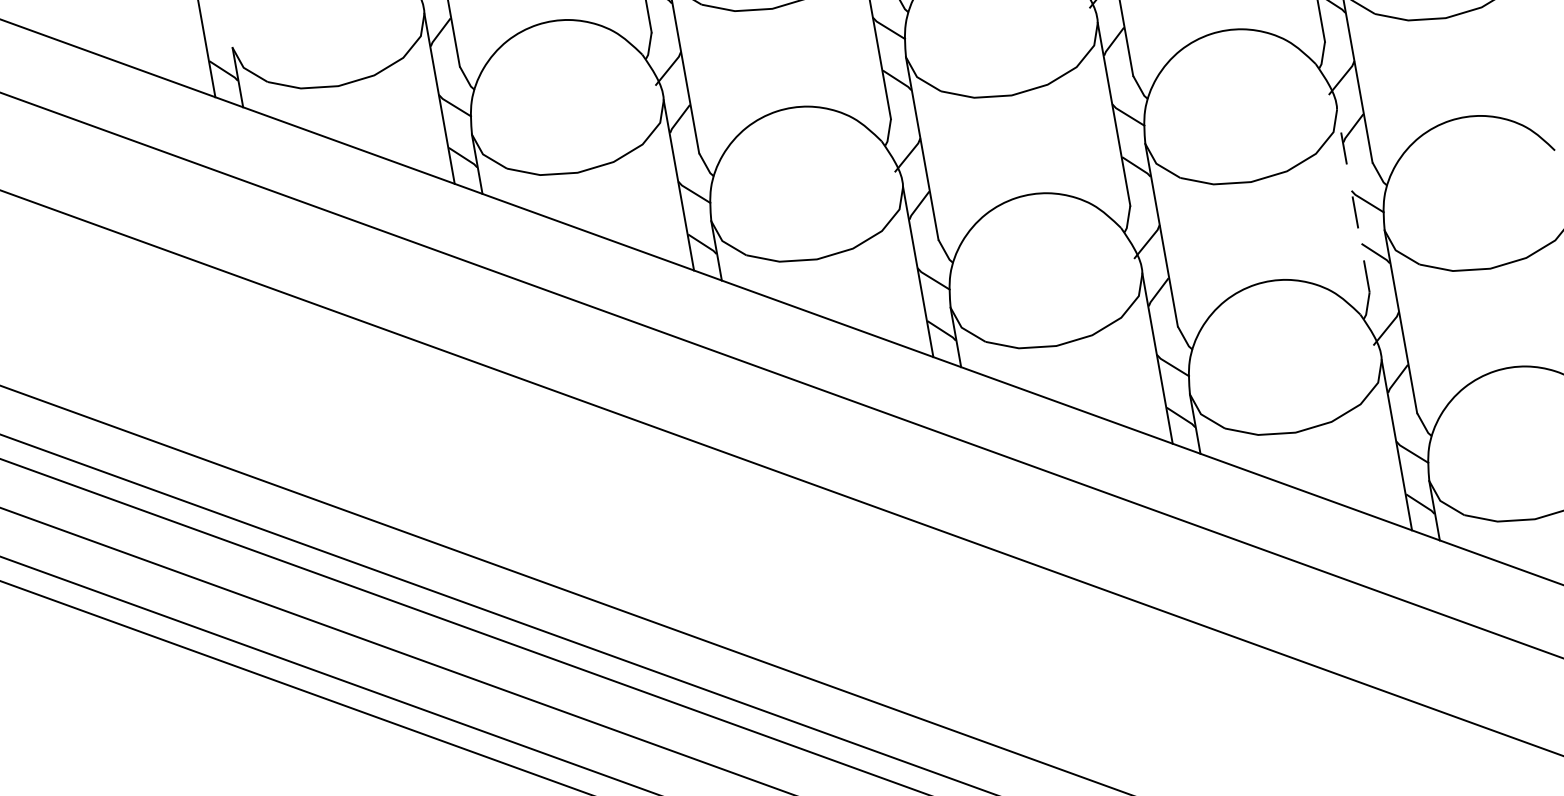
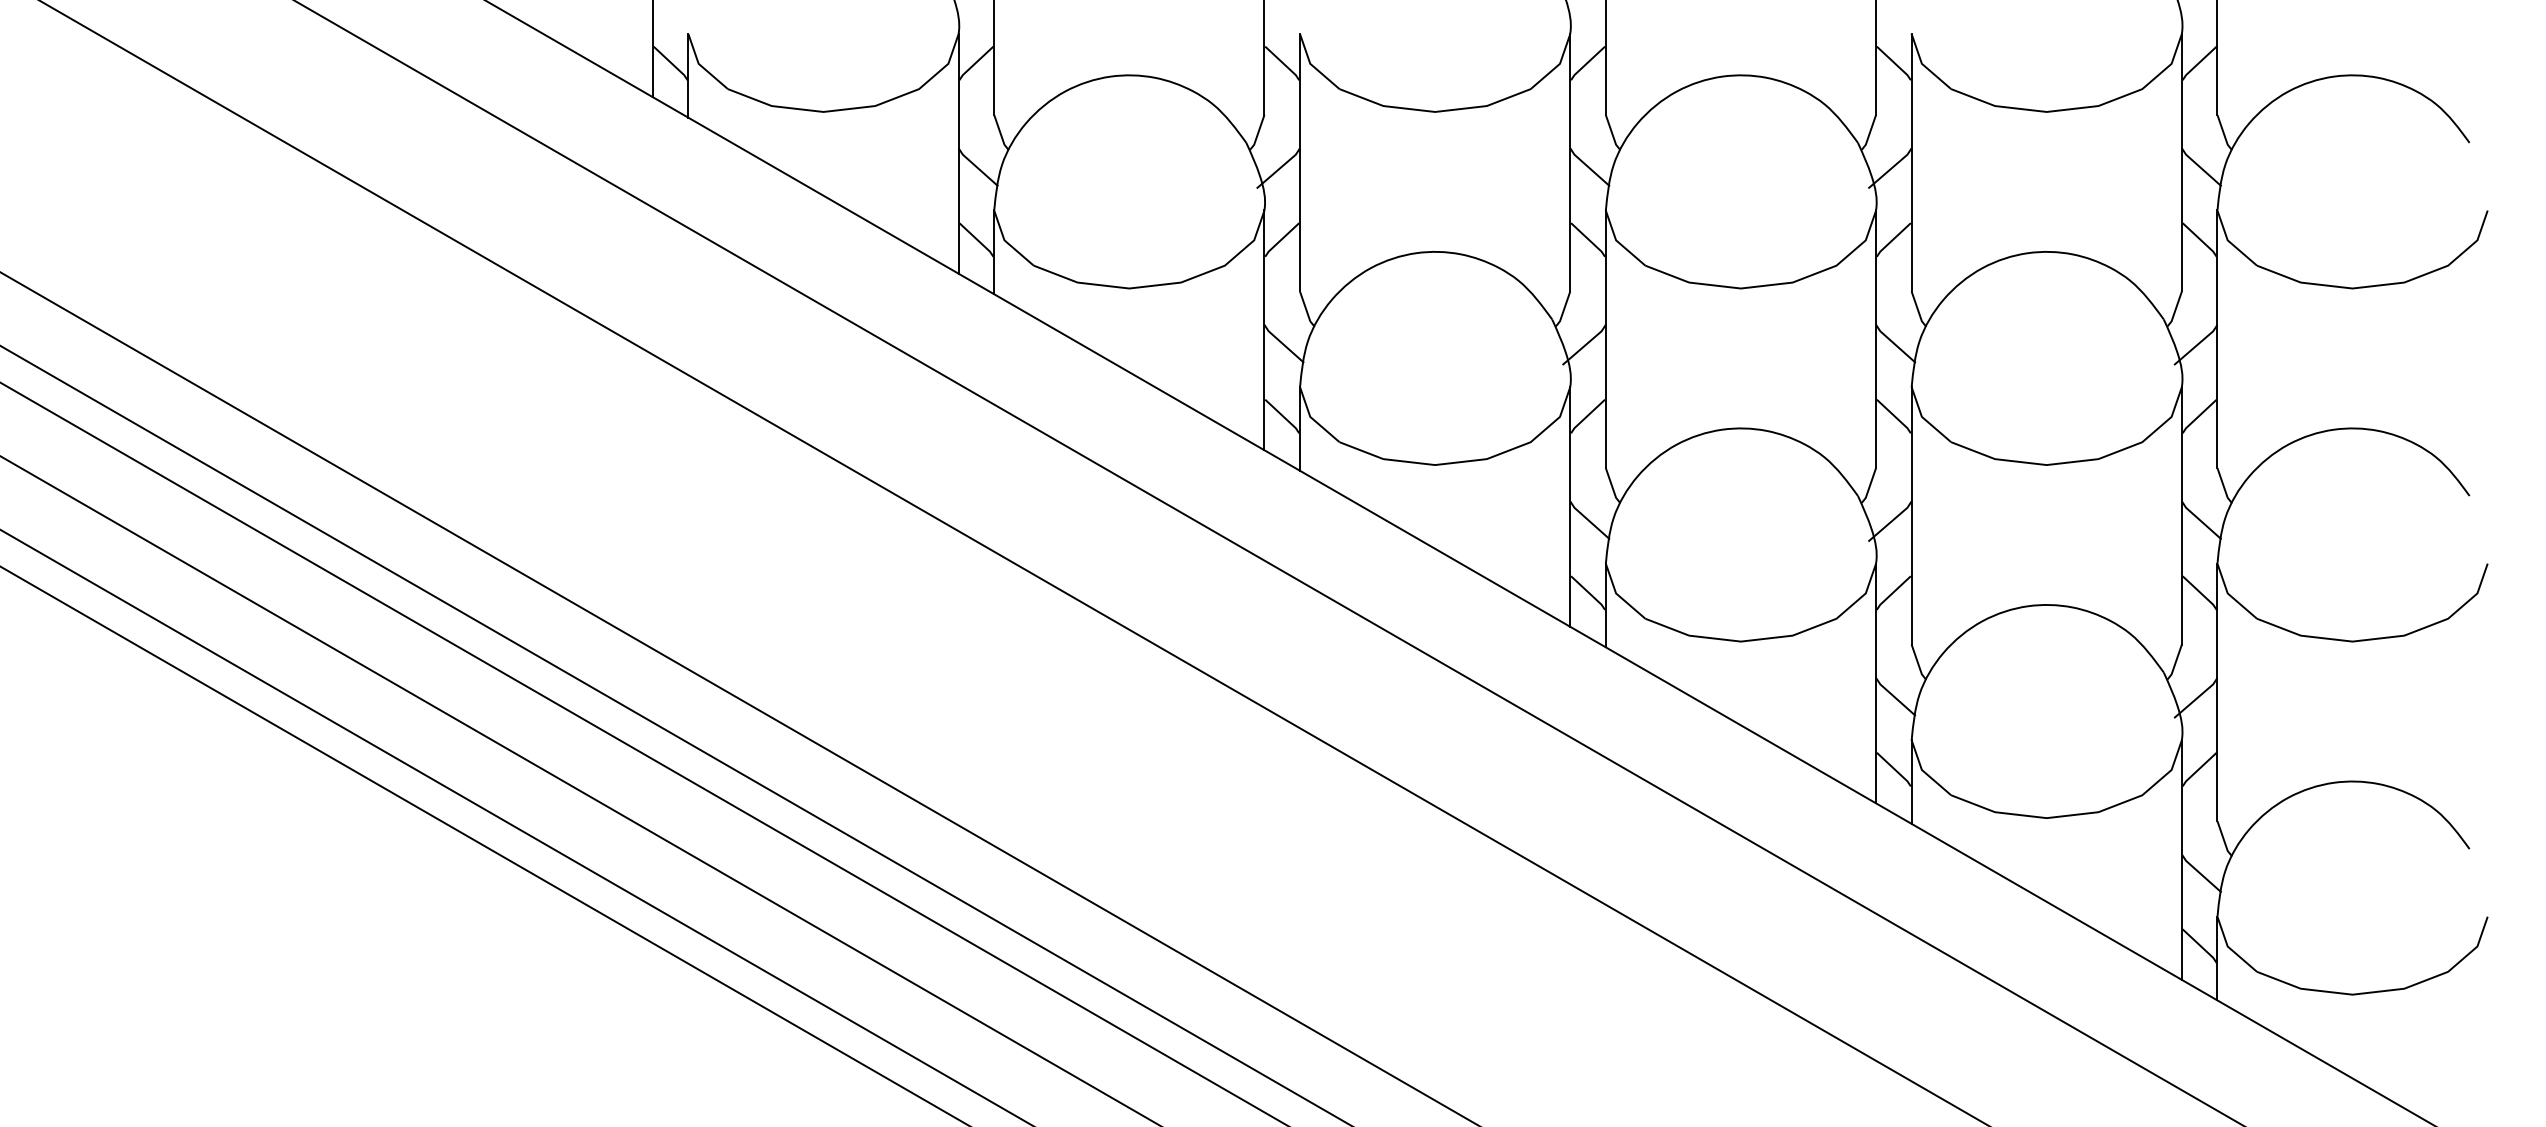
line: (1353, 200) -> (2181, 515), dashed -> solid

